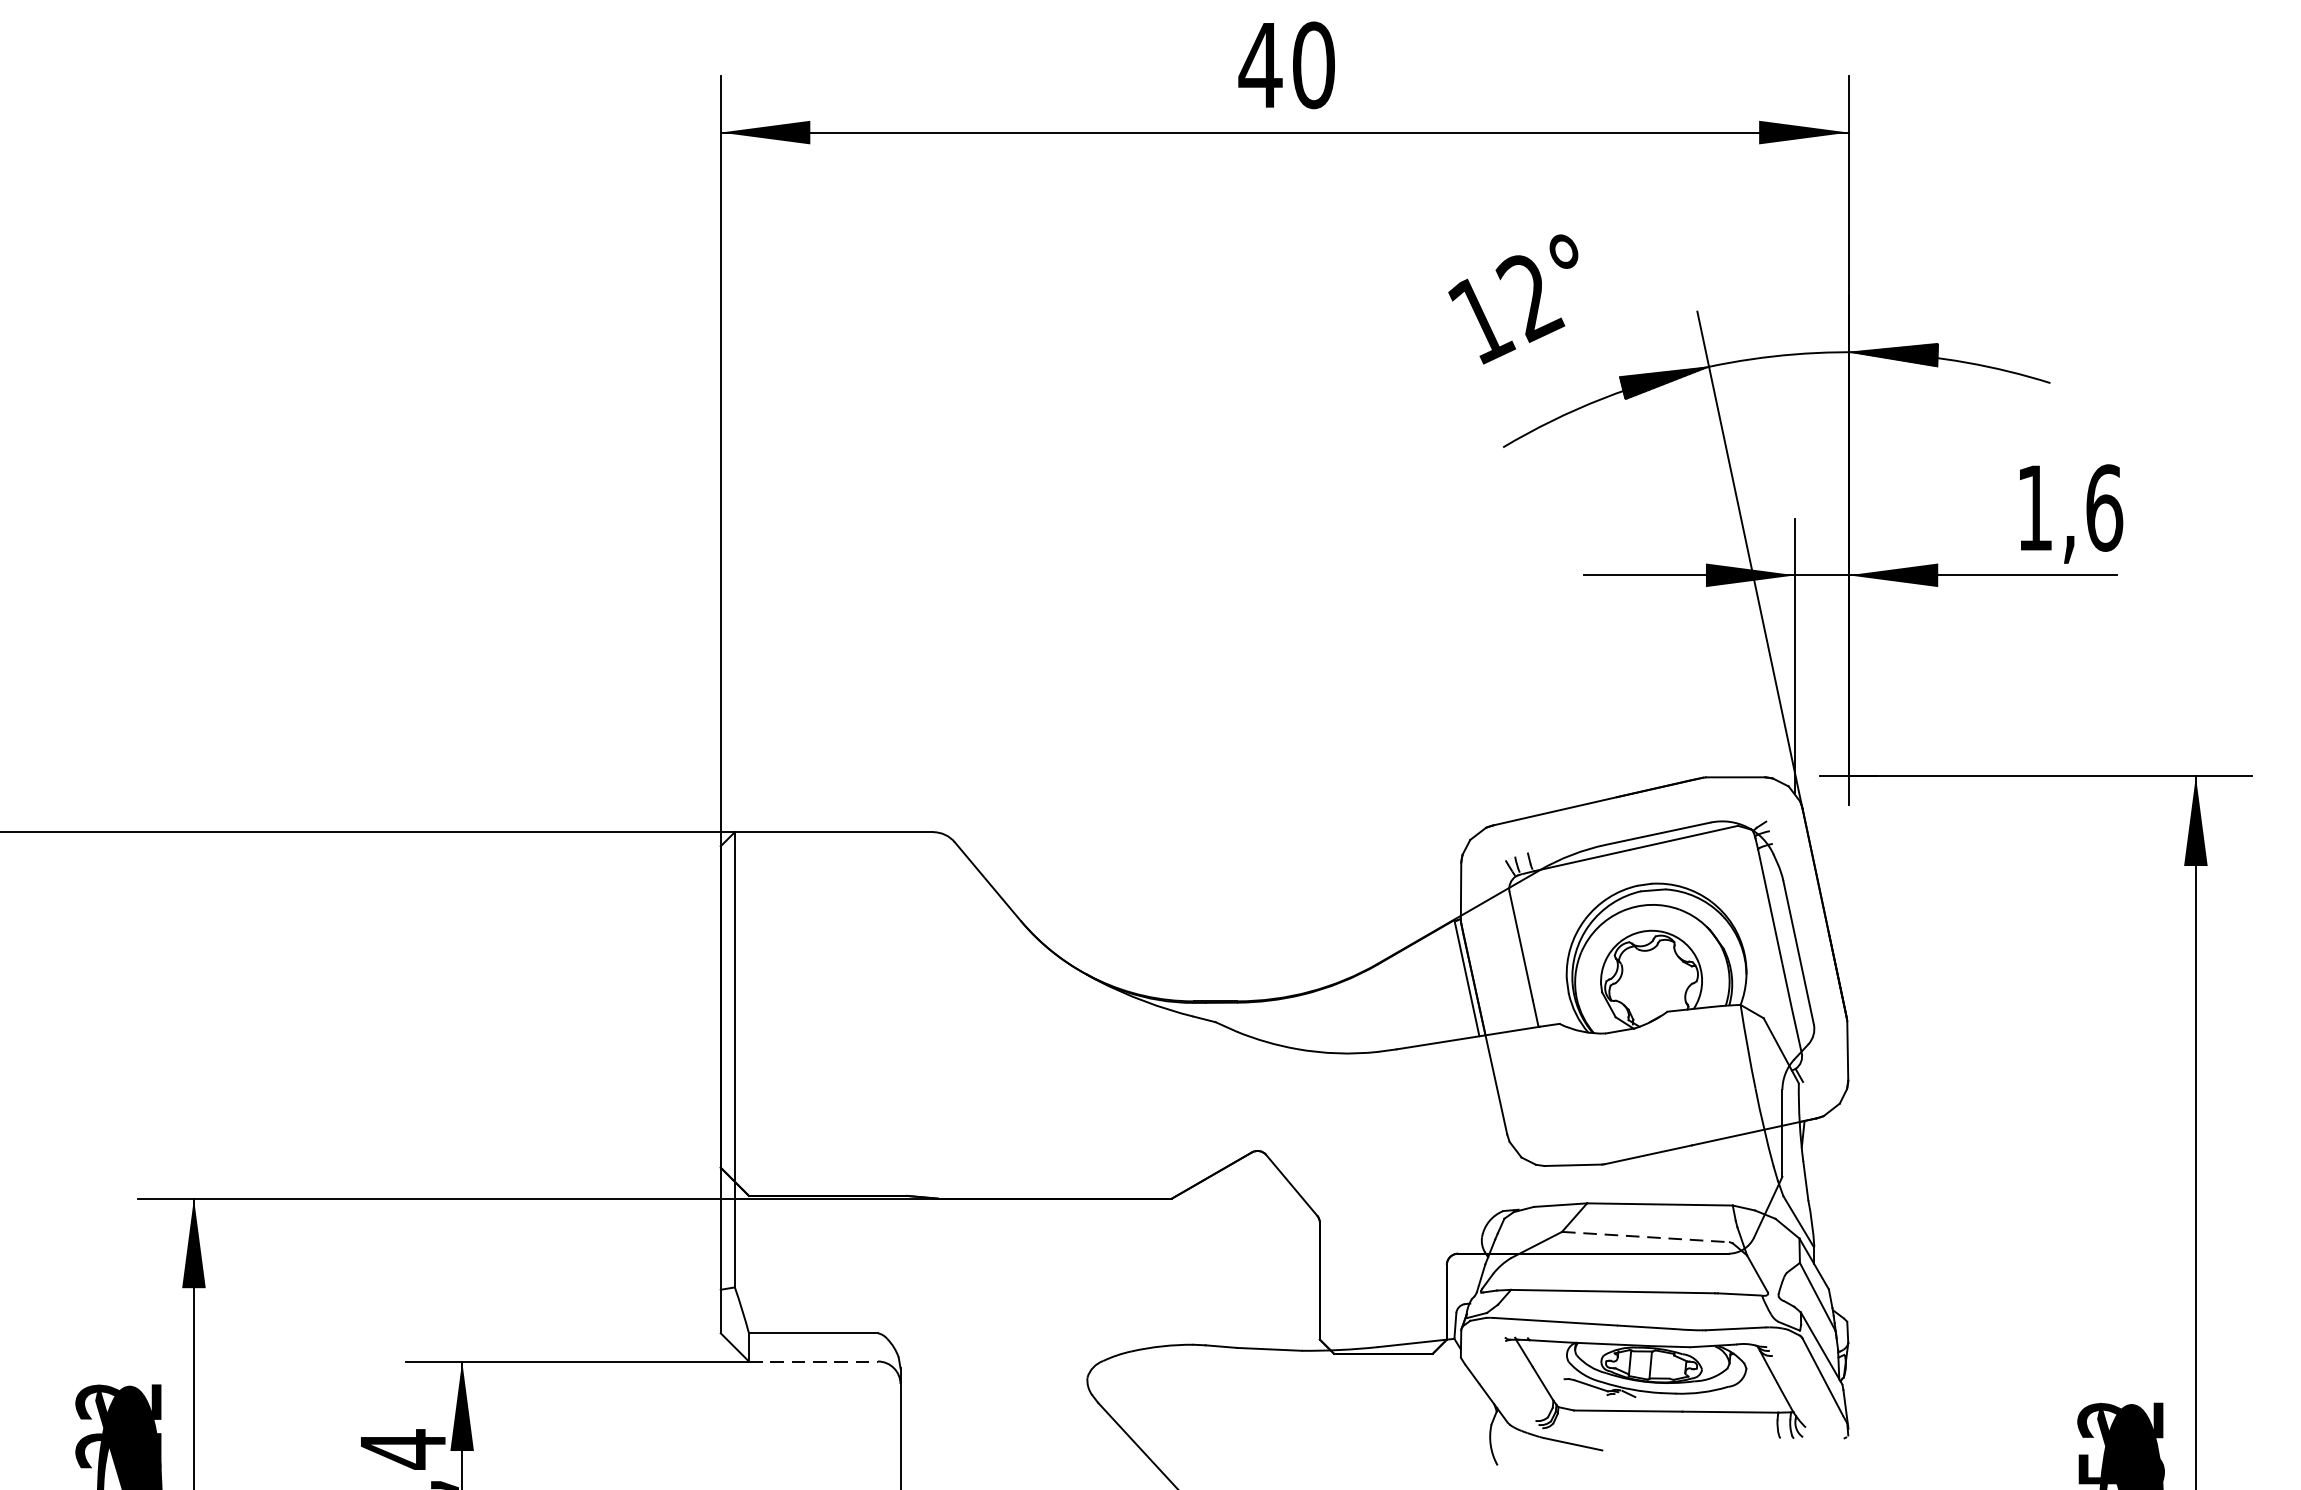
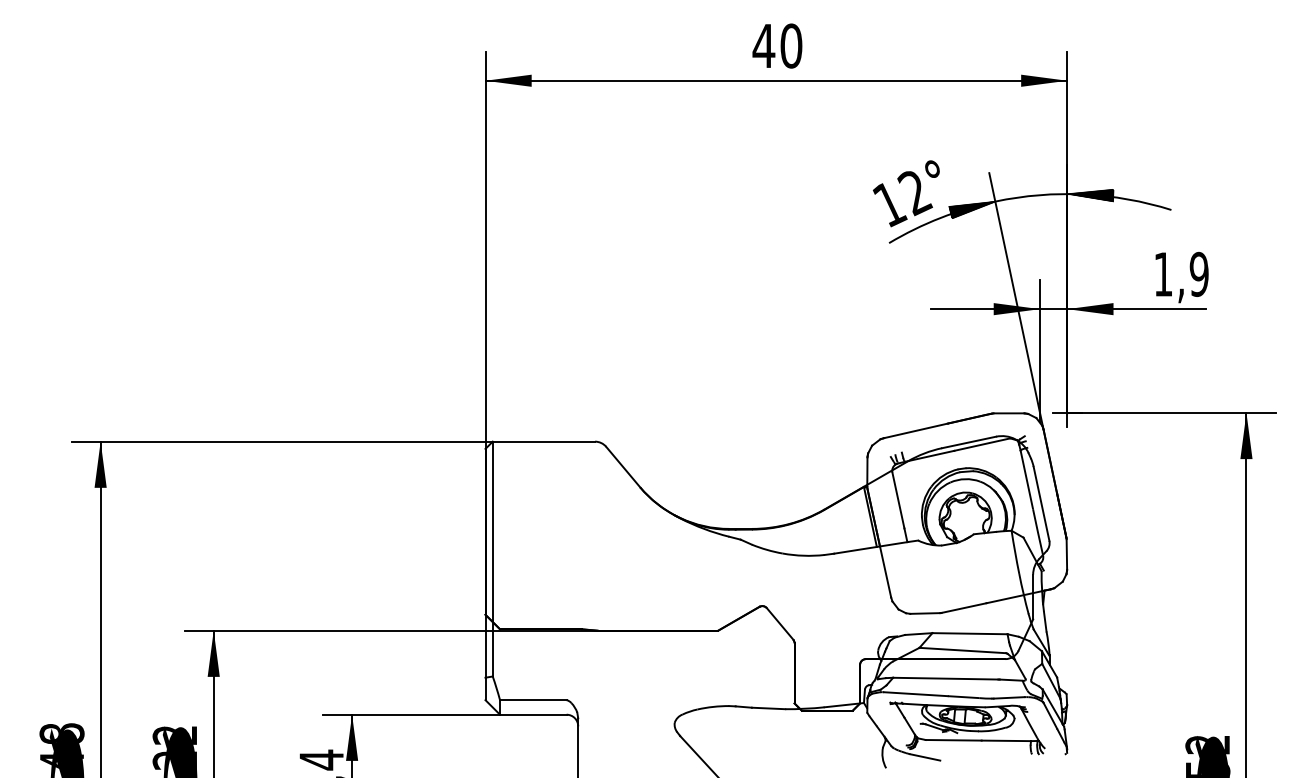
text: (1511, 298) -> (905, 193), moved
text: (2102, 508) -> (1198, 274), 1,6 -> 1,9
line: (1647, 1237) -> (963, 650), dashed -> solid
line: (813, 1361) -> (533, 714), dashed -> solid

